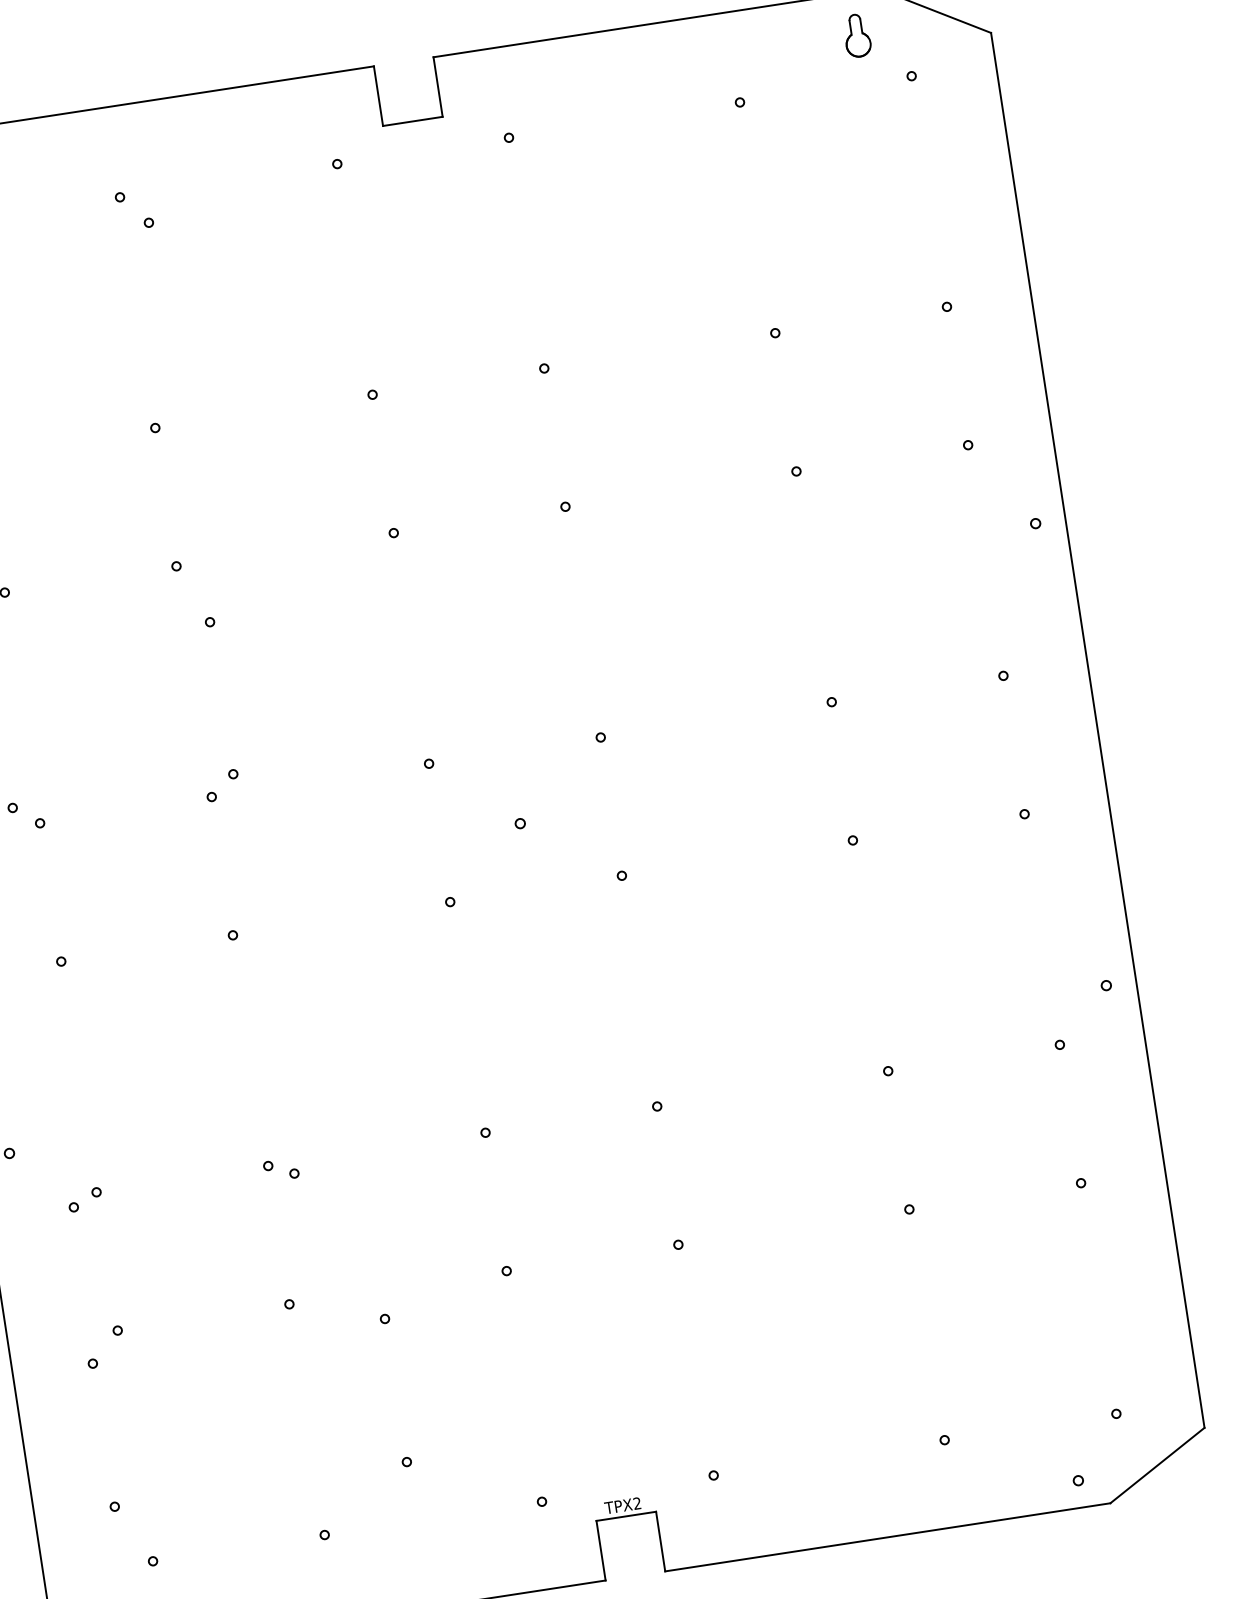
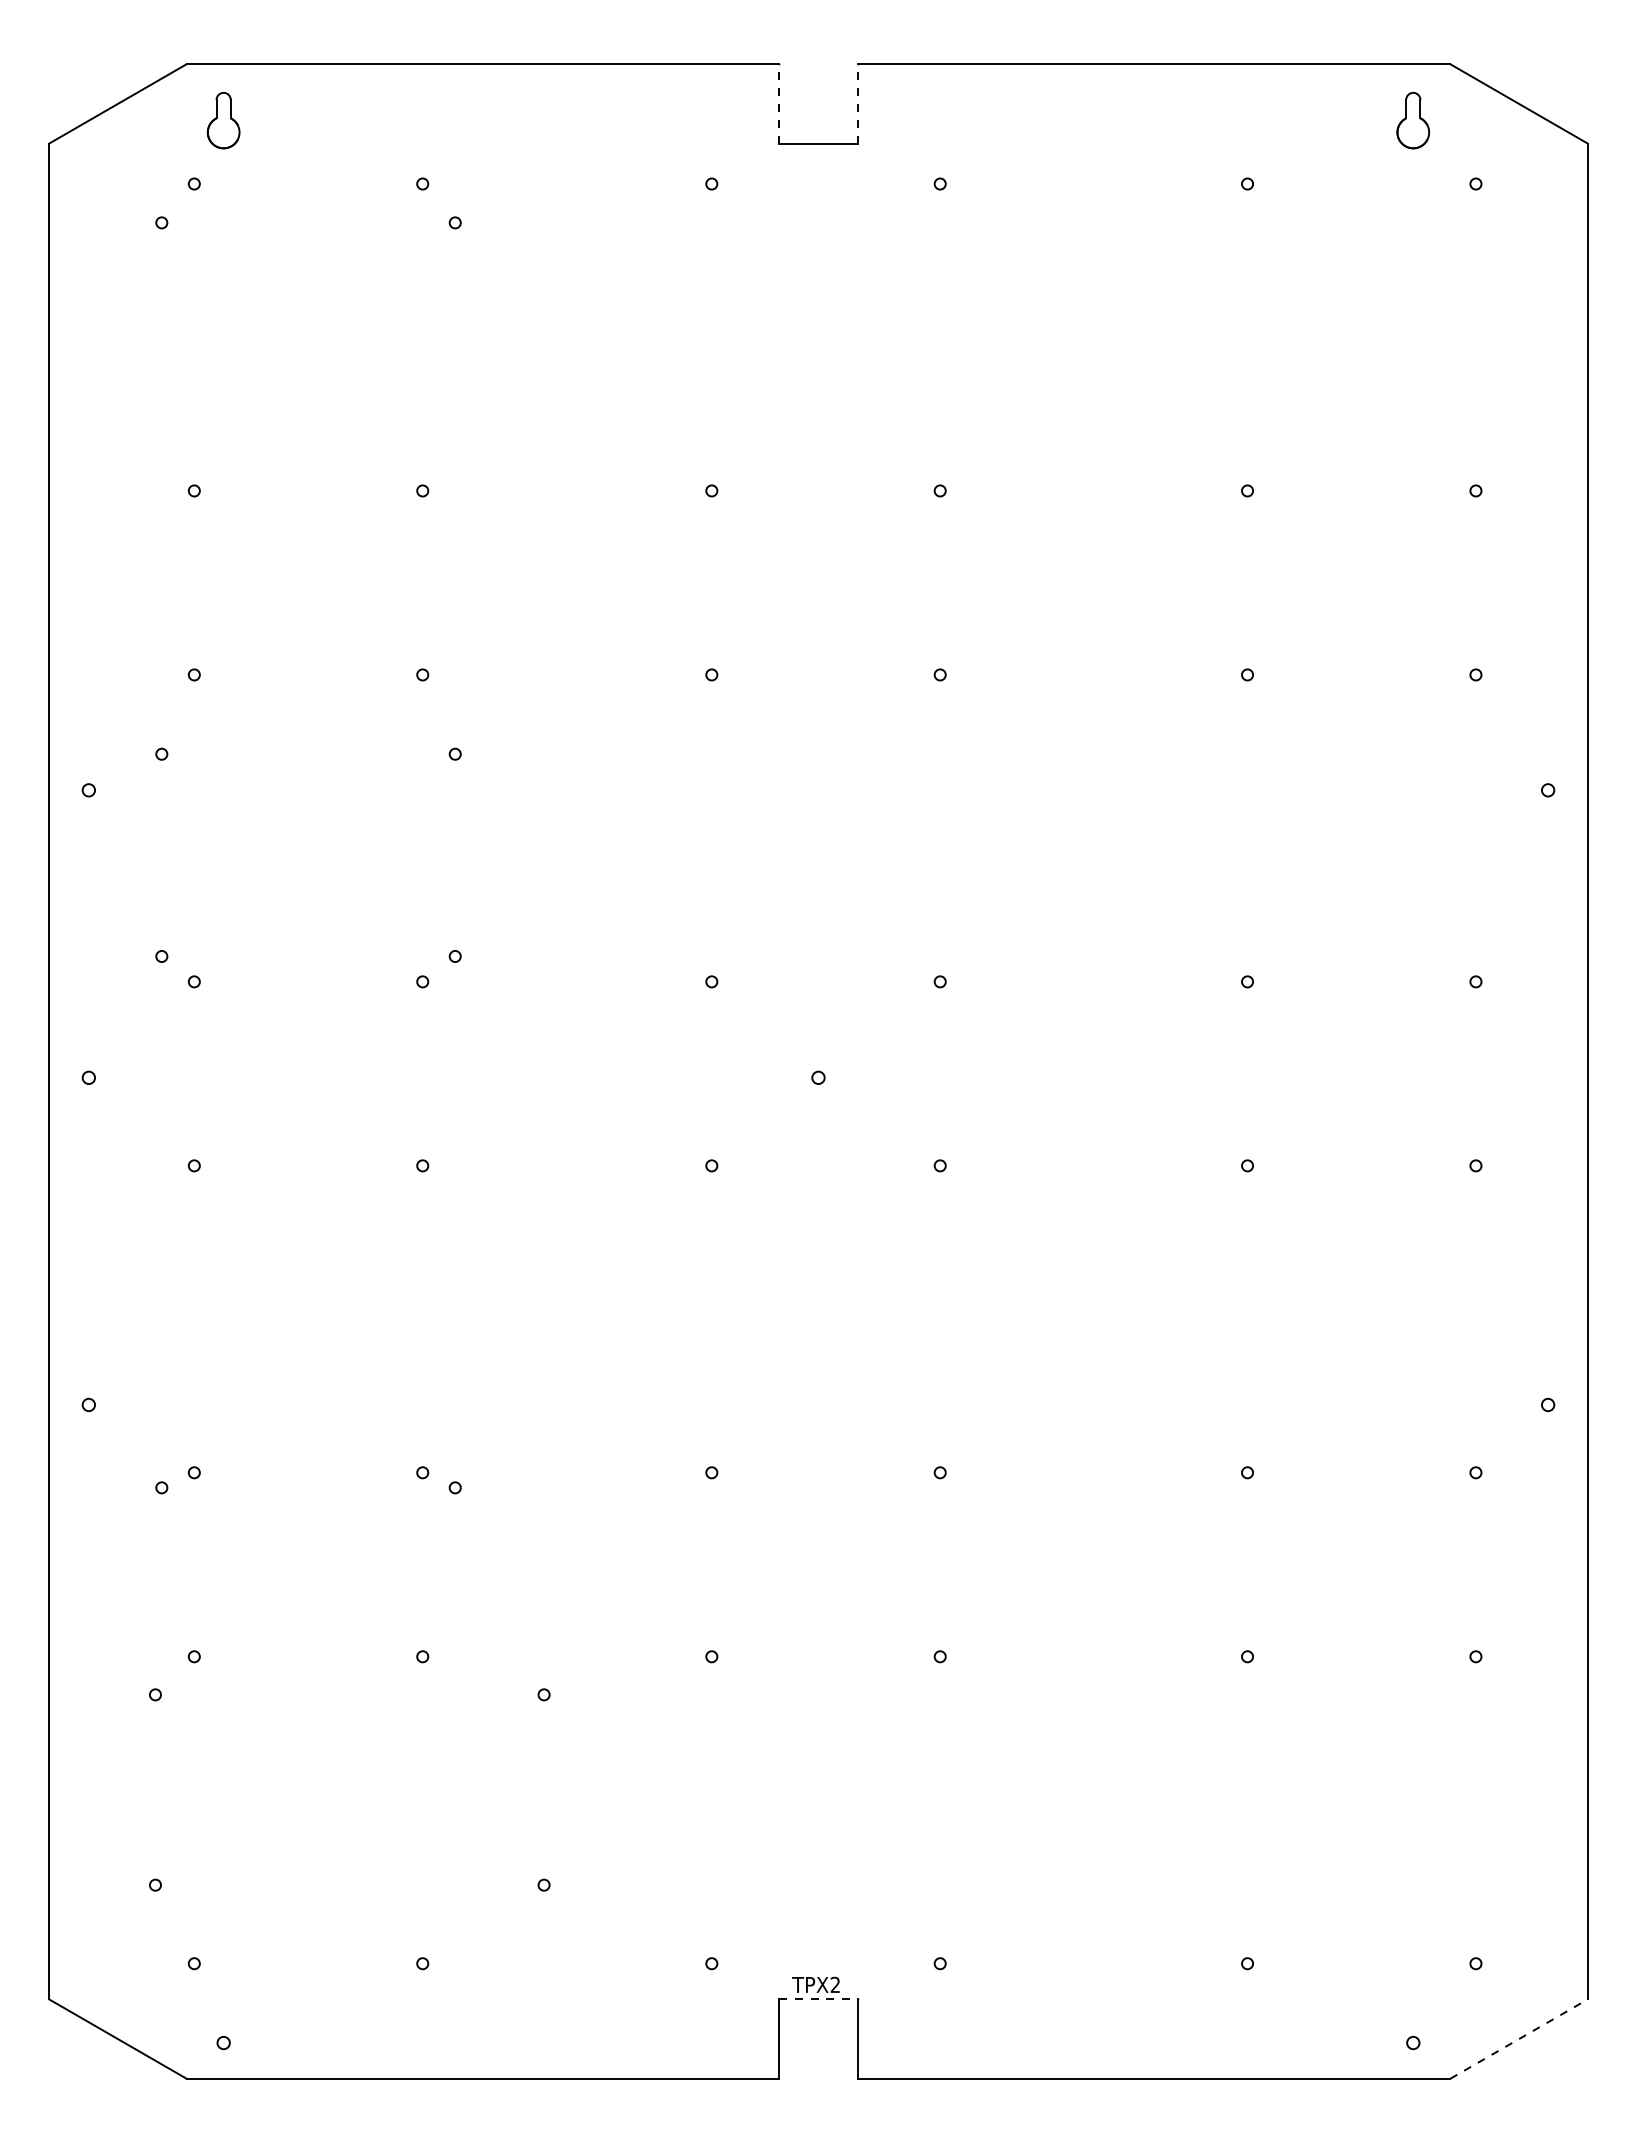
line: (438, 86) -> (858, 103), solid -> dashed
line: (378, 95) -> (778, 103), solid -> dashed
line: (1157, 1465) -> (1519, 2038), solid -> dashed
line: (626, 1516) -> (818, 1999), solid -> dashed

